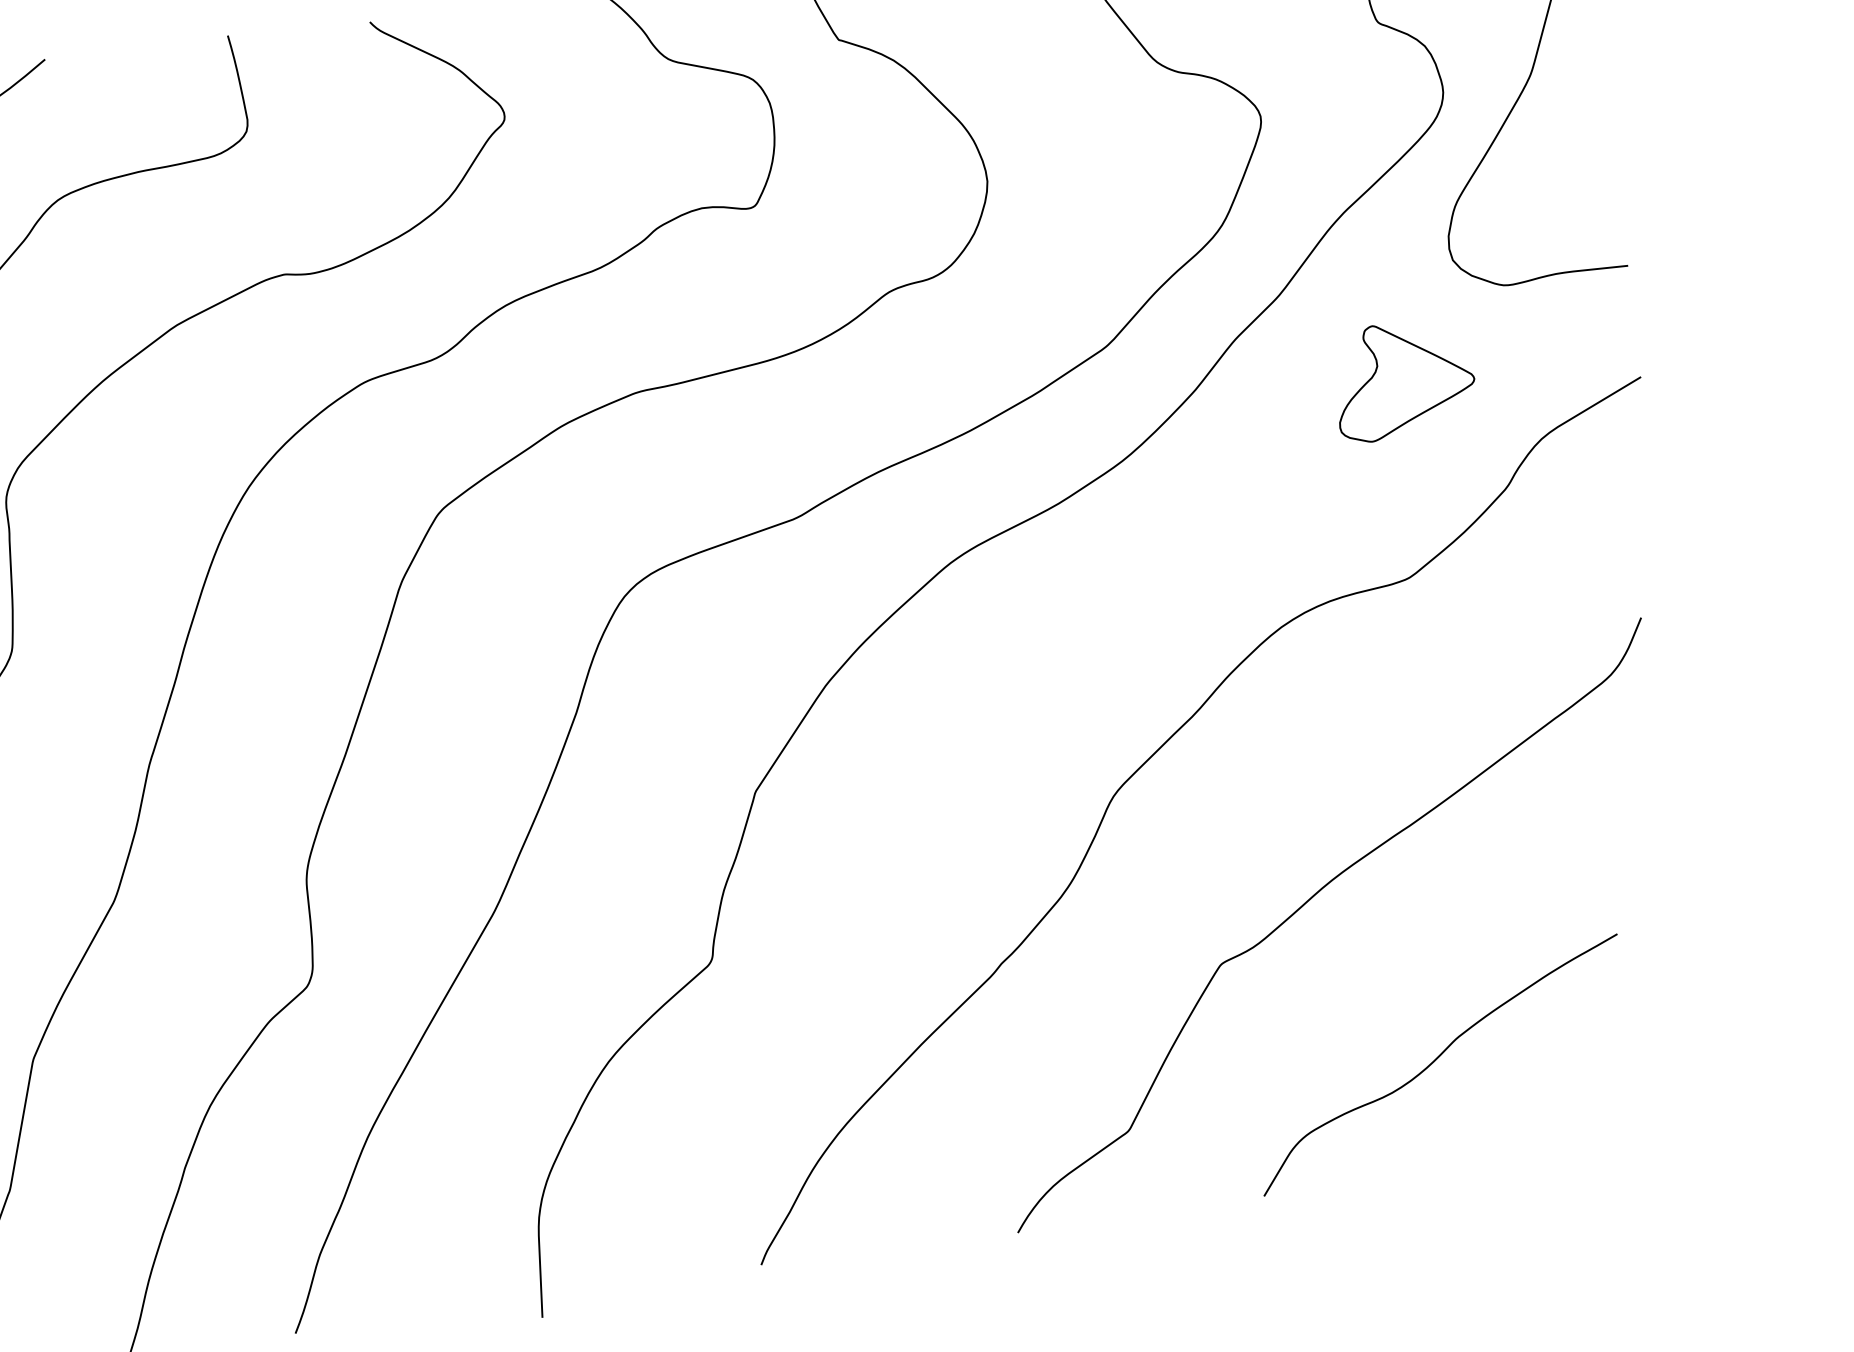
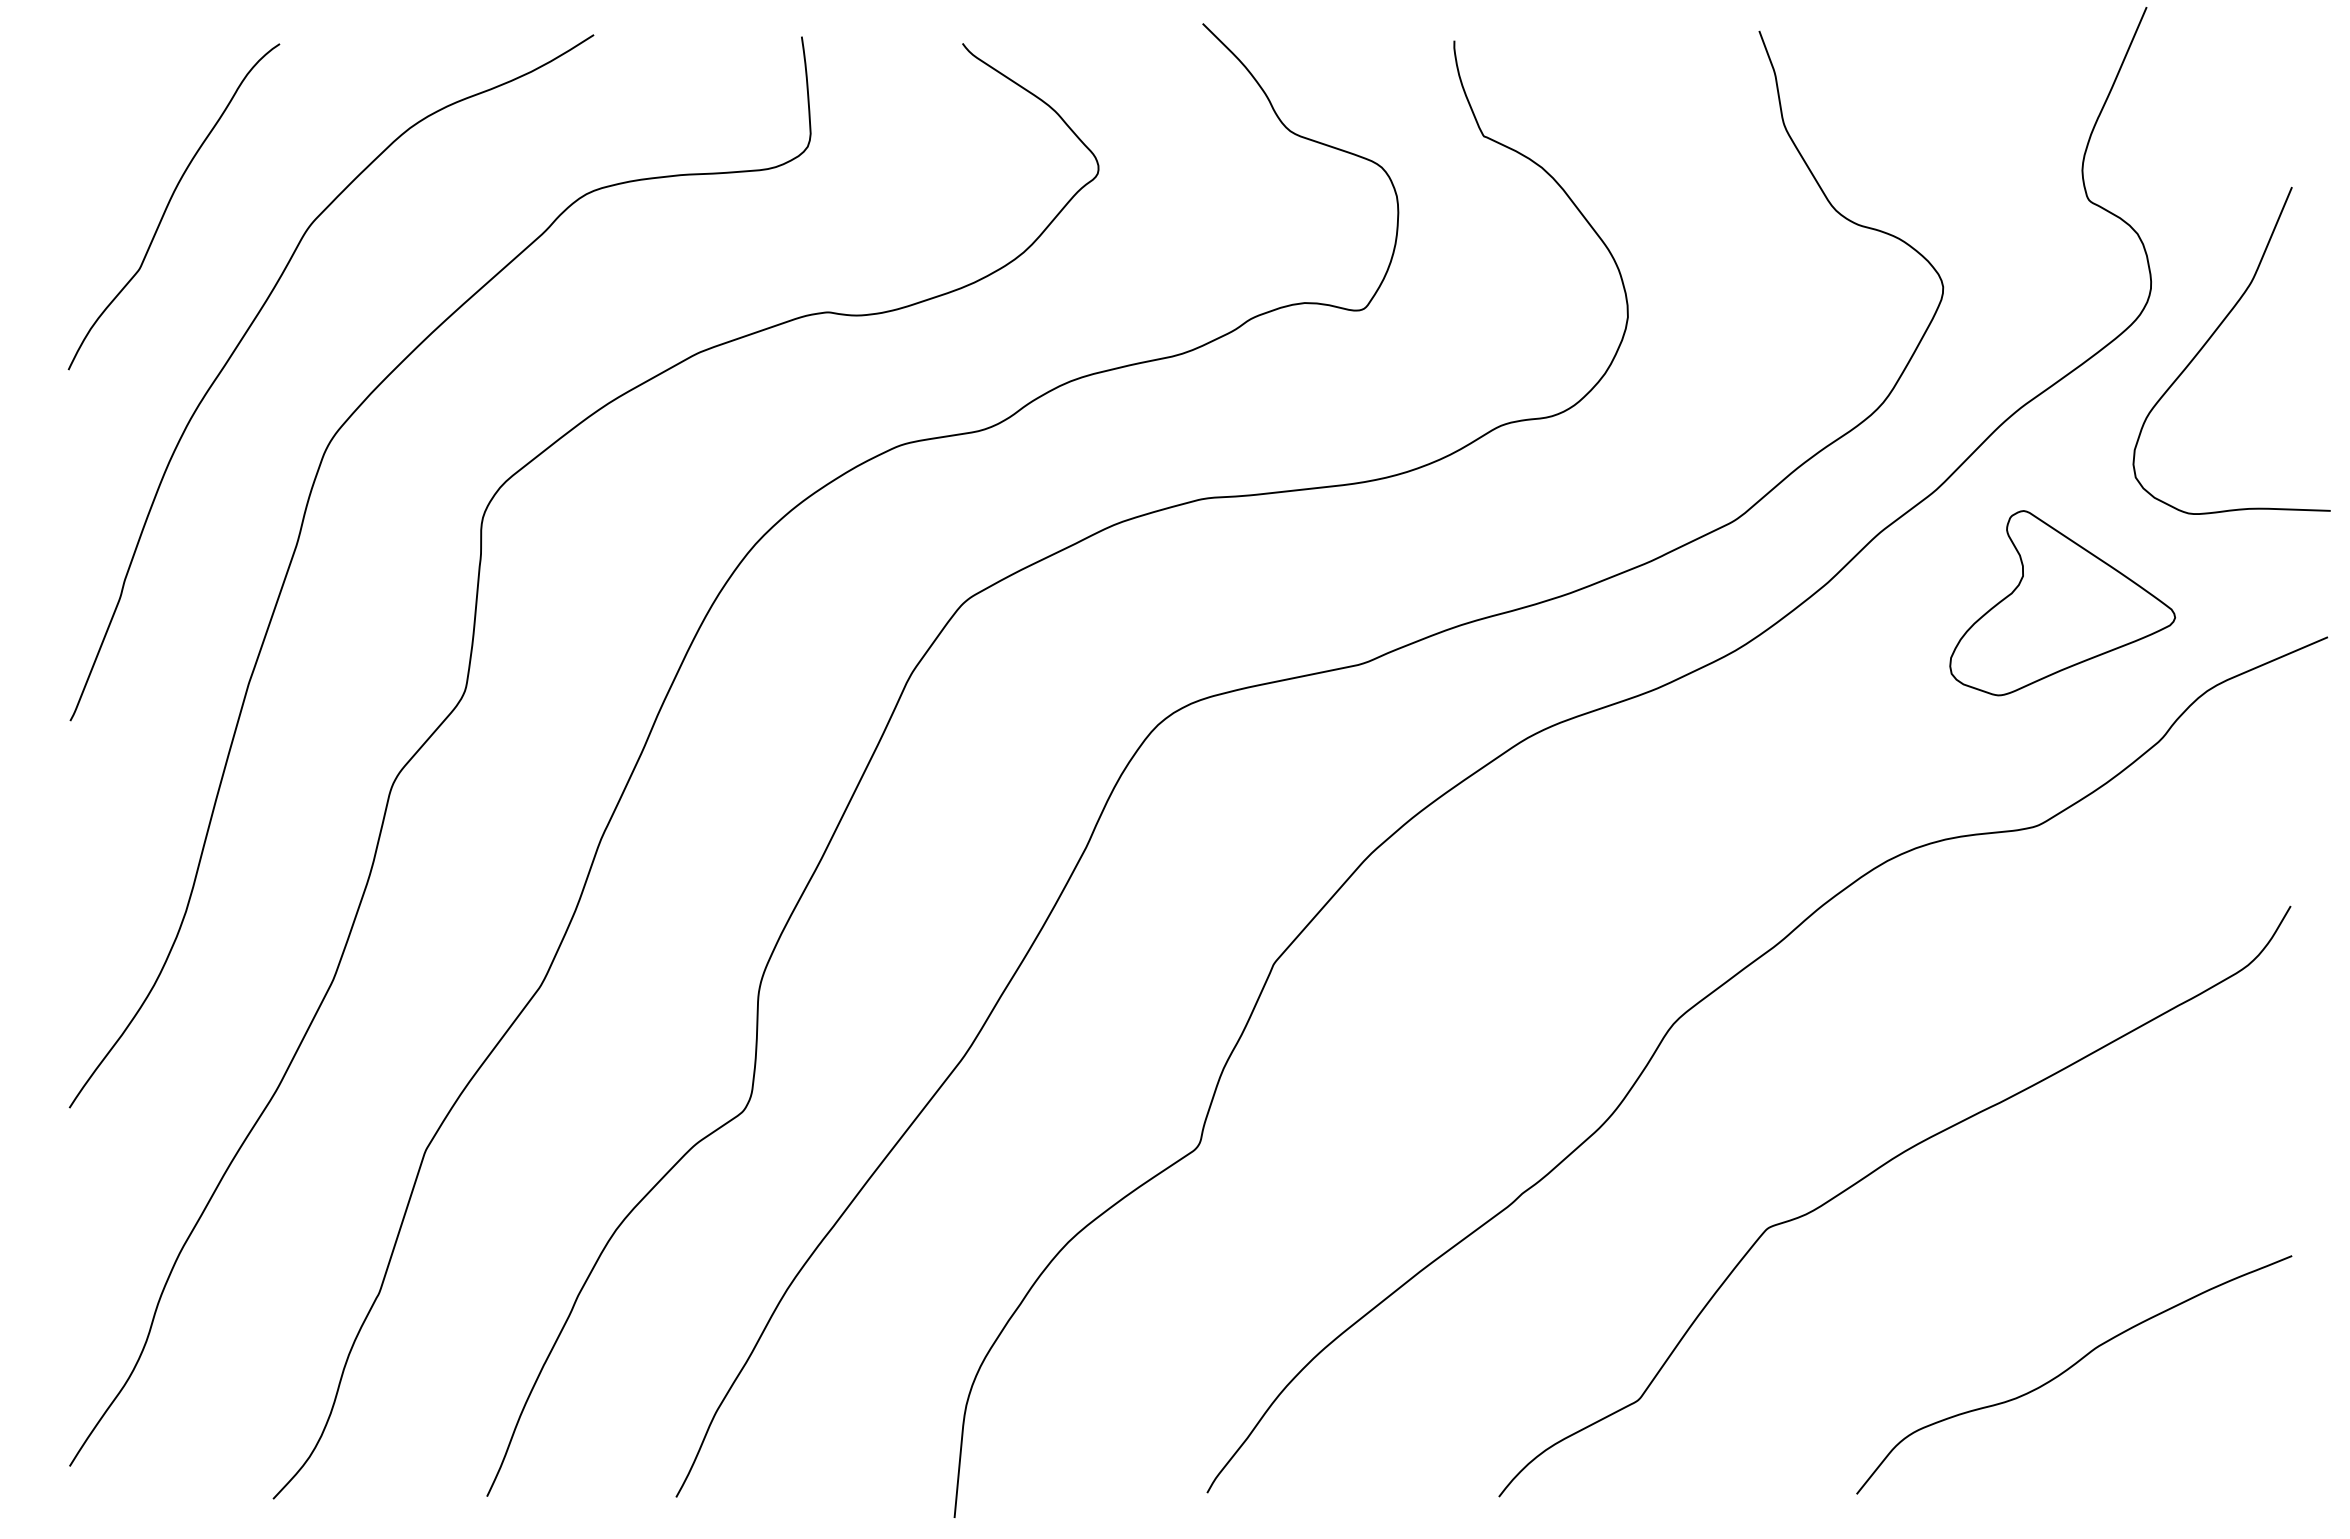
part: (1403, 379) -> (2062, 603), size x1.43
curve: (1435, 1060) -> (2069, 1369), moved

